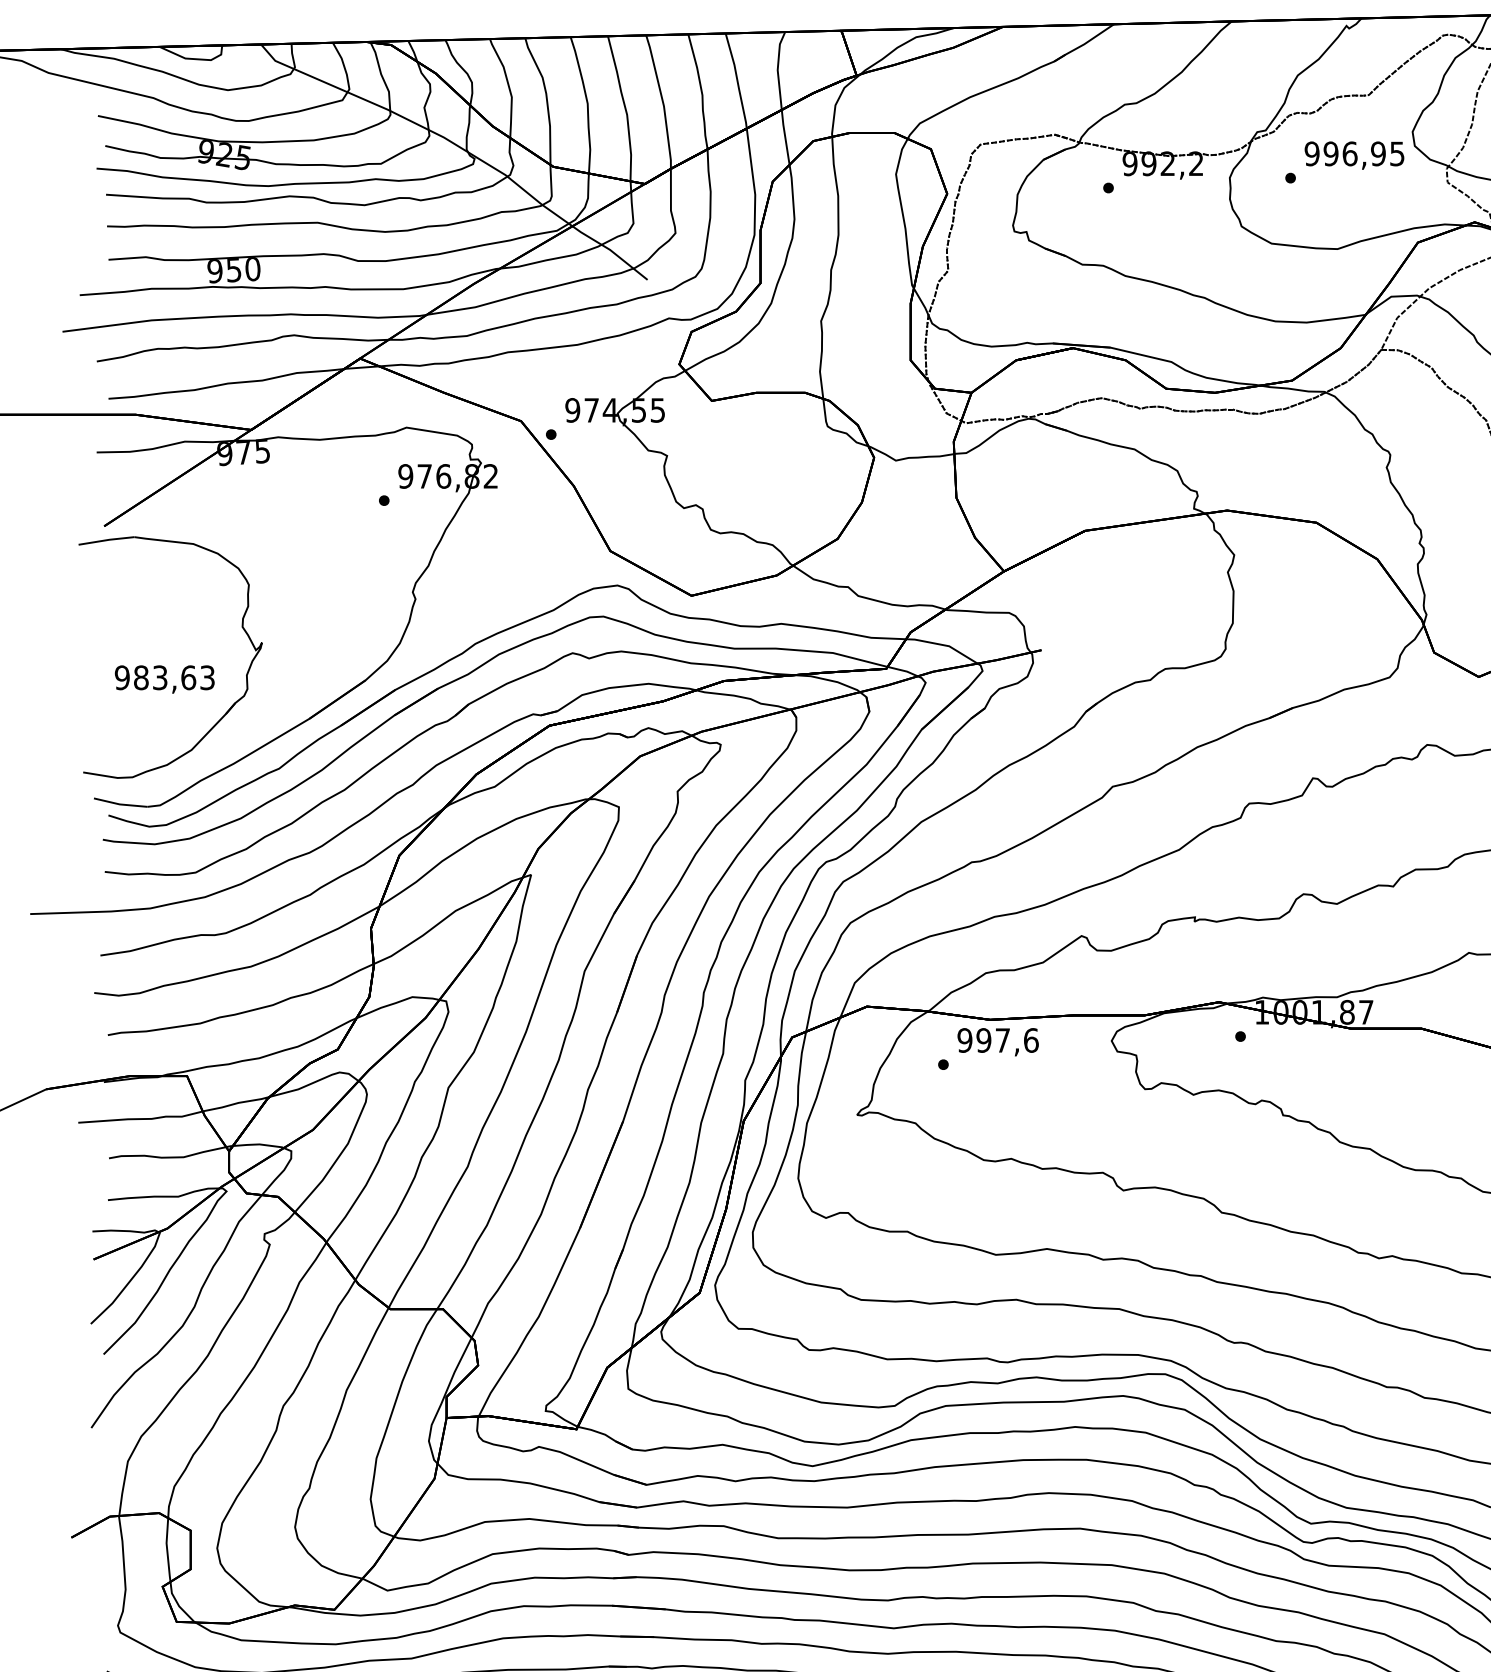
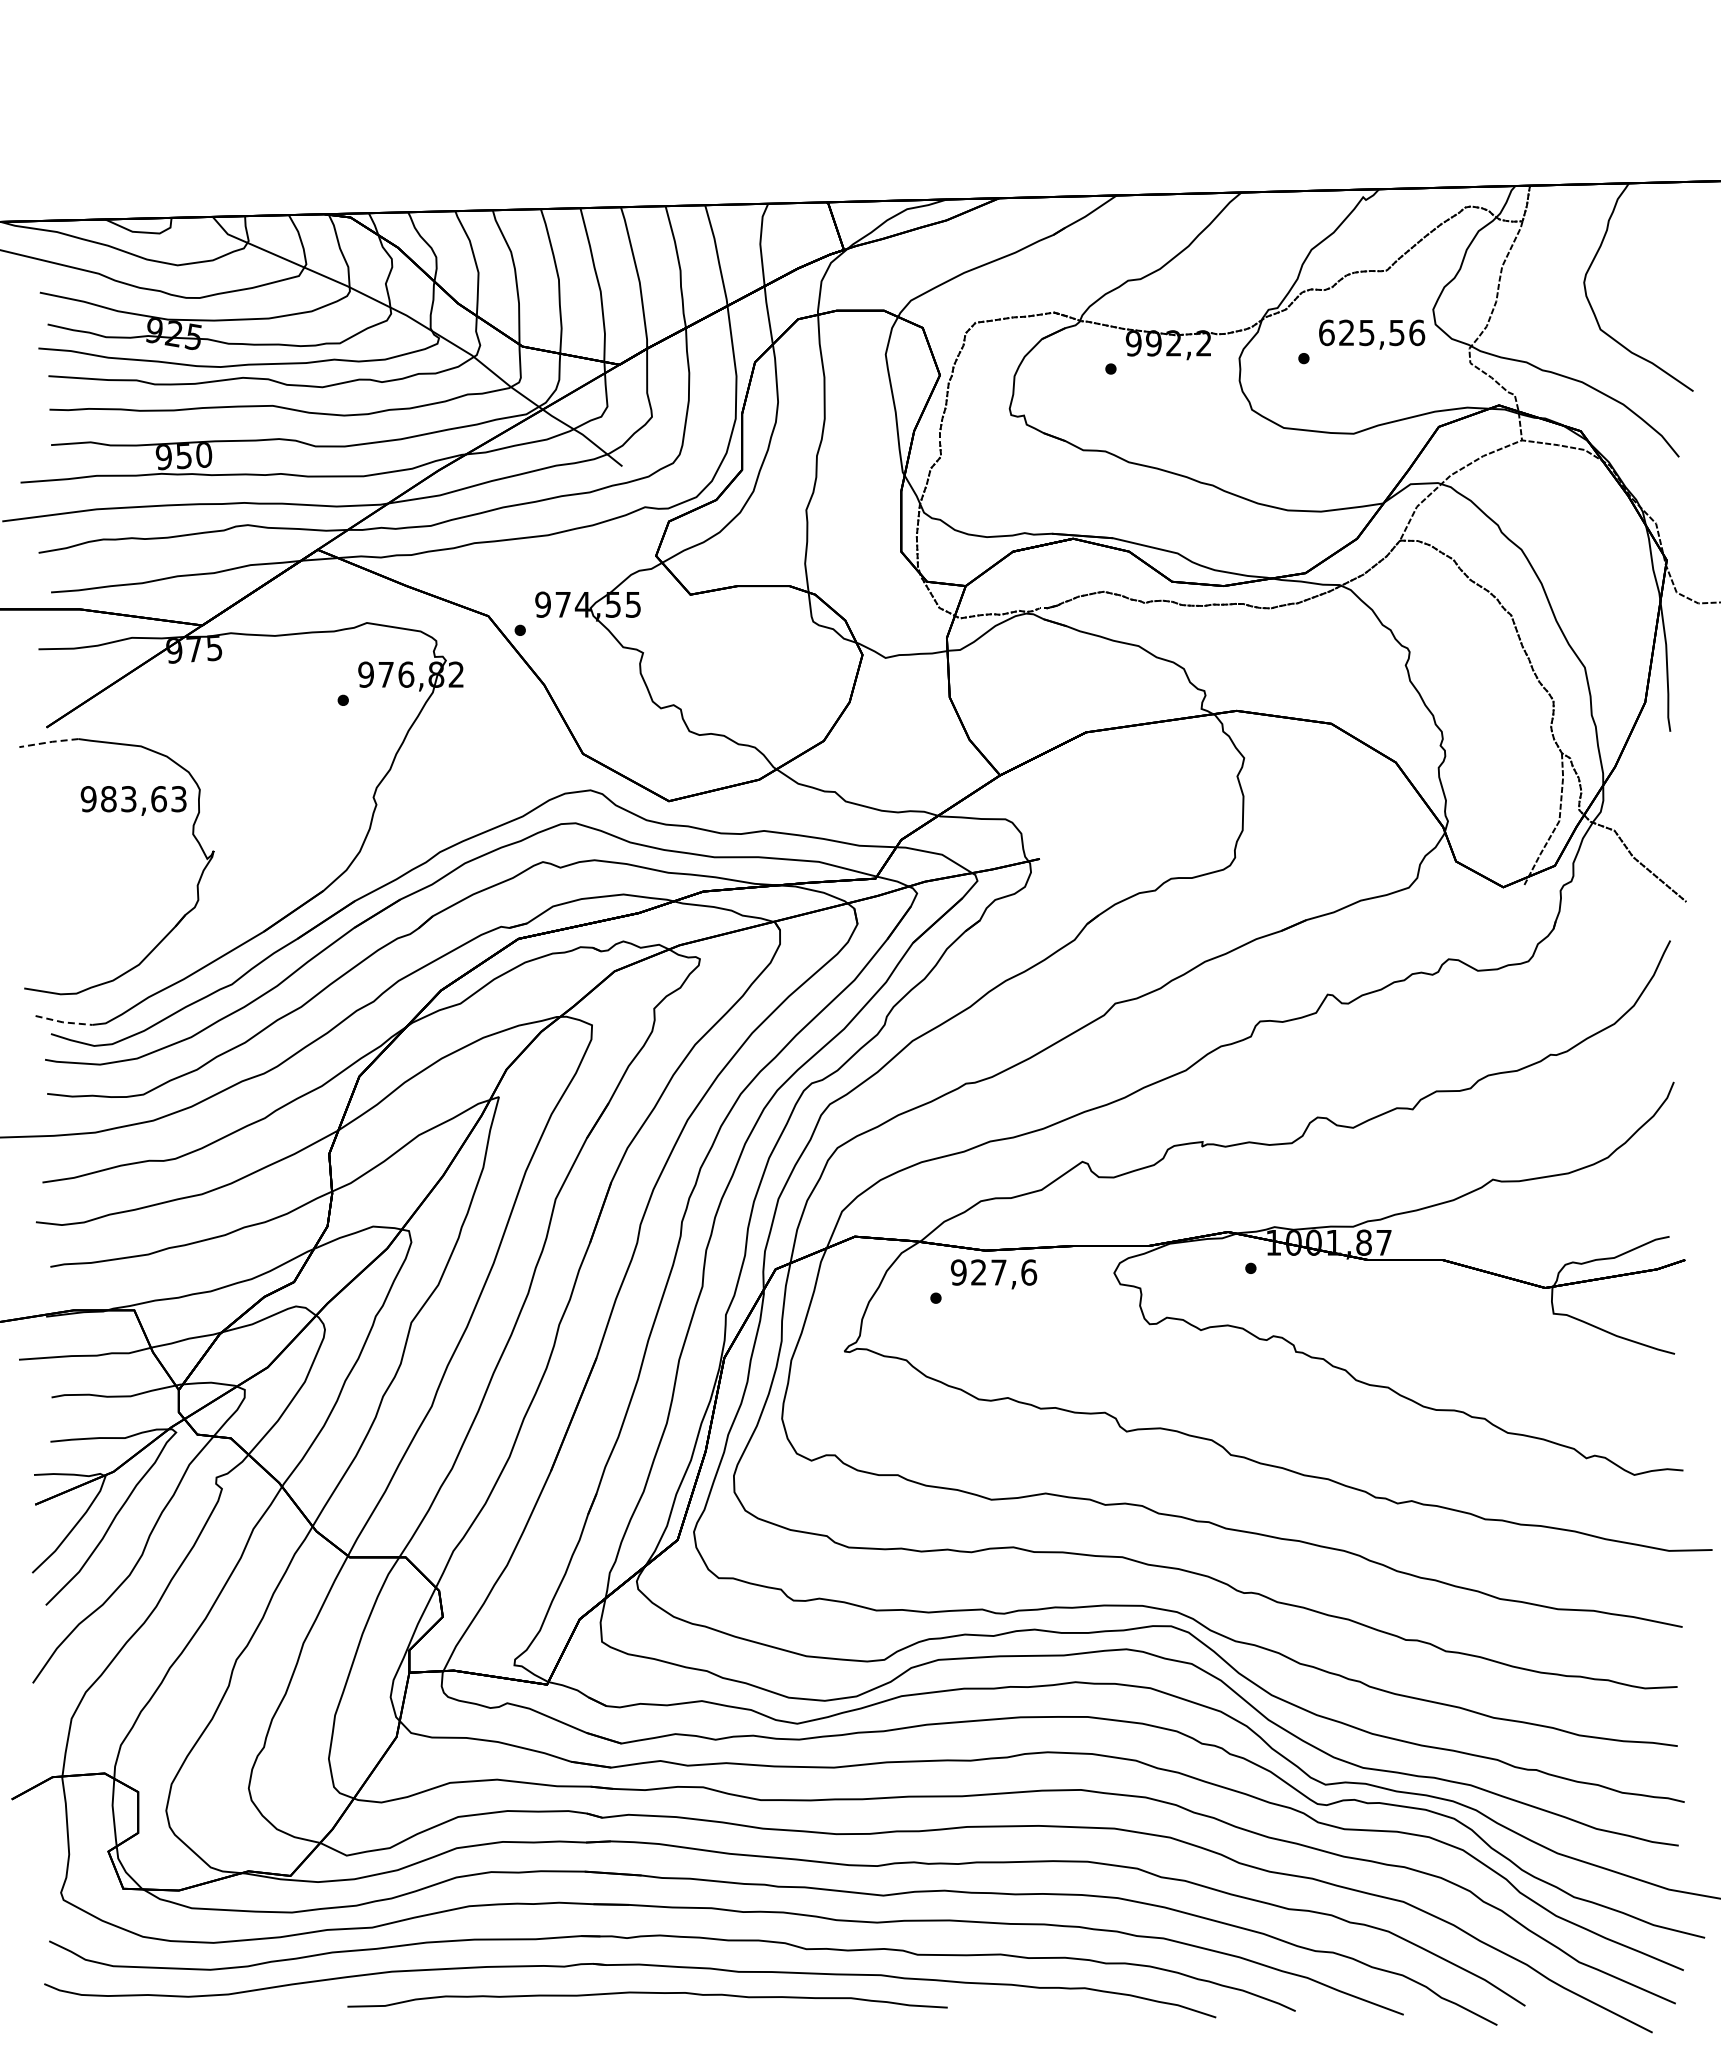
text: (1354, 153) -> (1371, 332), 996,95 -> 625,56
line: (107, 540) -> (49, 742), solid -> dashed
text: (164, 679) -> (133, 800), moved
line: (119, 804) -> (62, 1022), solid -> dashed
text: (983, 1040) -> (978, 1272), 997,6 -> 927,6

